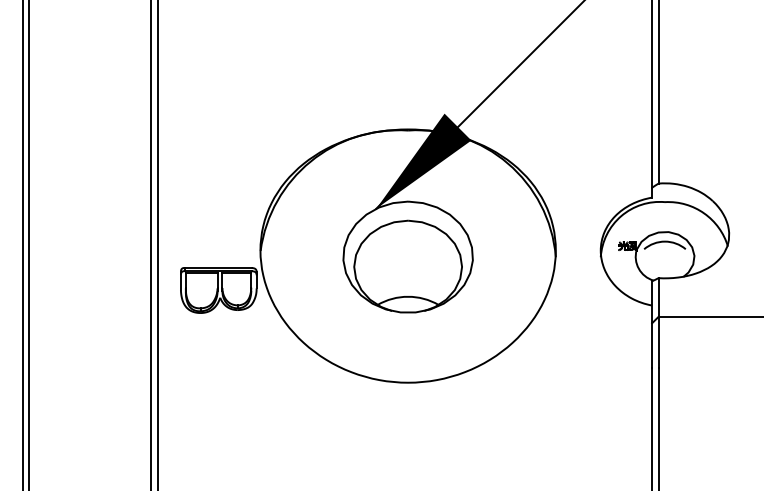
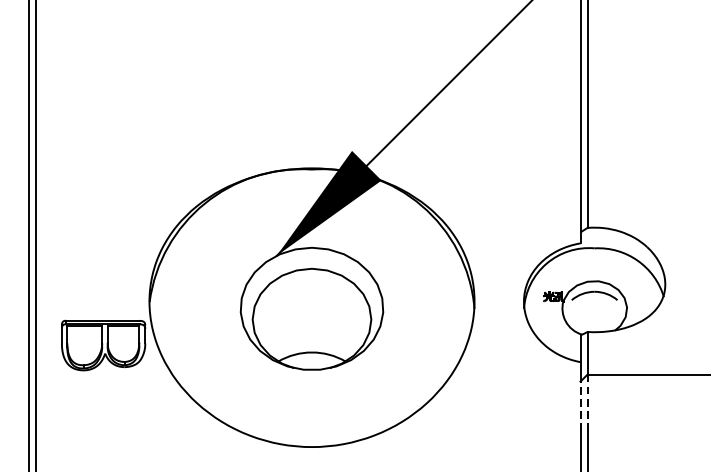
line: (658, 342) -> (587, 402), solid -> dashed
line: (652, 345) -> (580, 406), solid -> dashed

